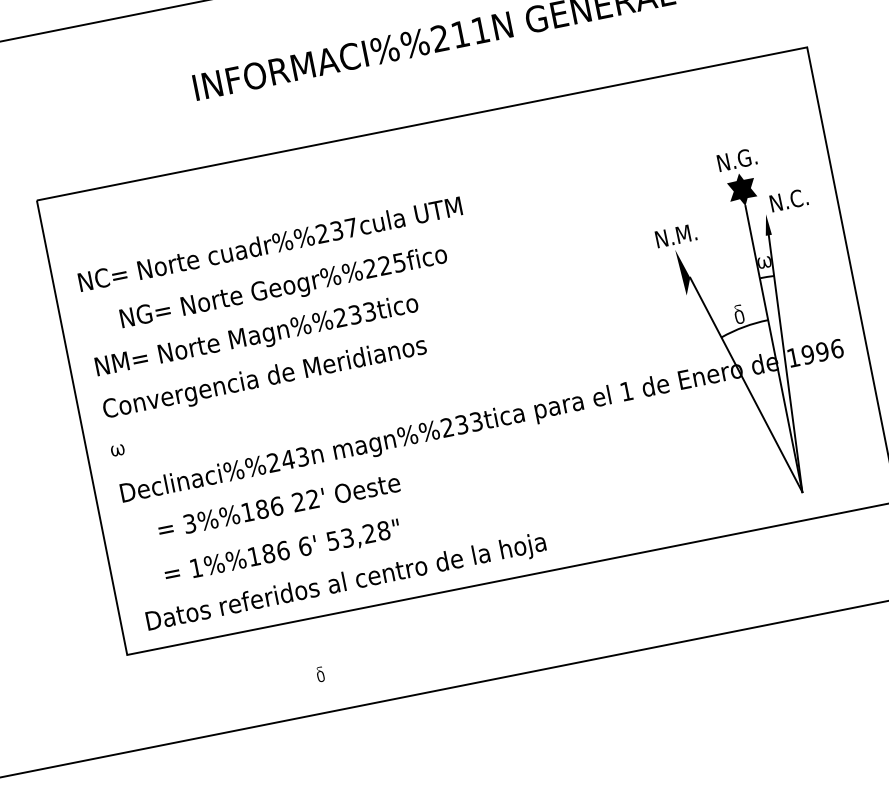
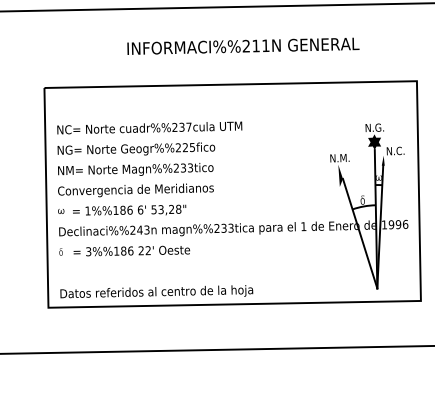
text: (283, 285) -> (136, 148), moved
text: (281, 549) -> (129, 209), moved
part: (319, 673) -> (60, 251), moved

